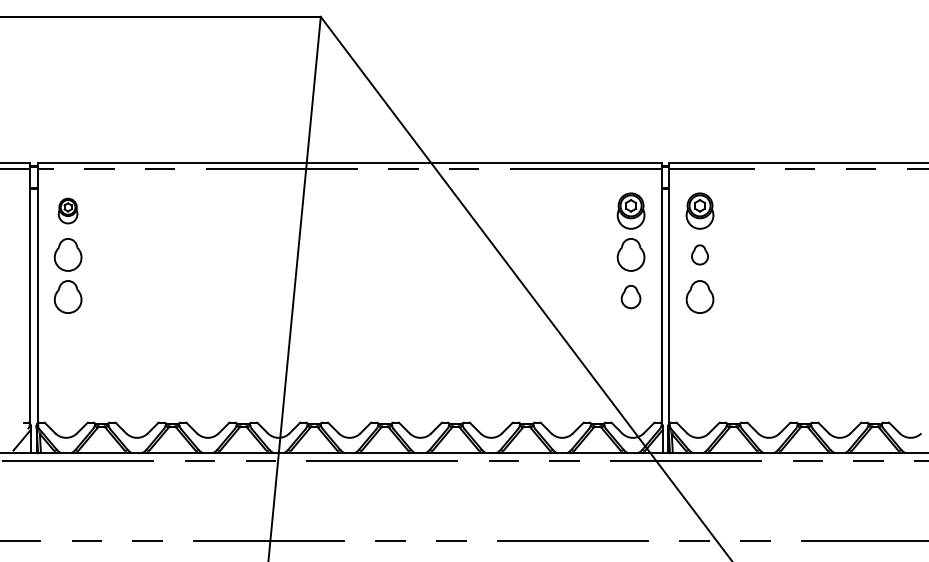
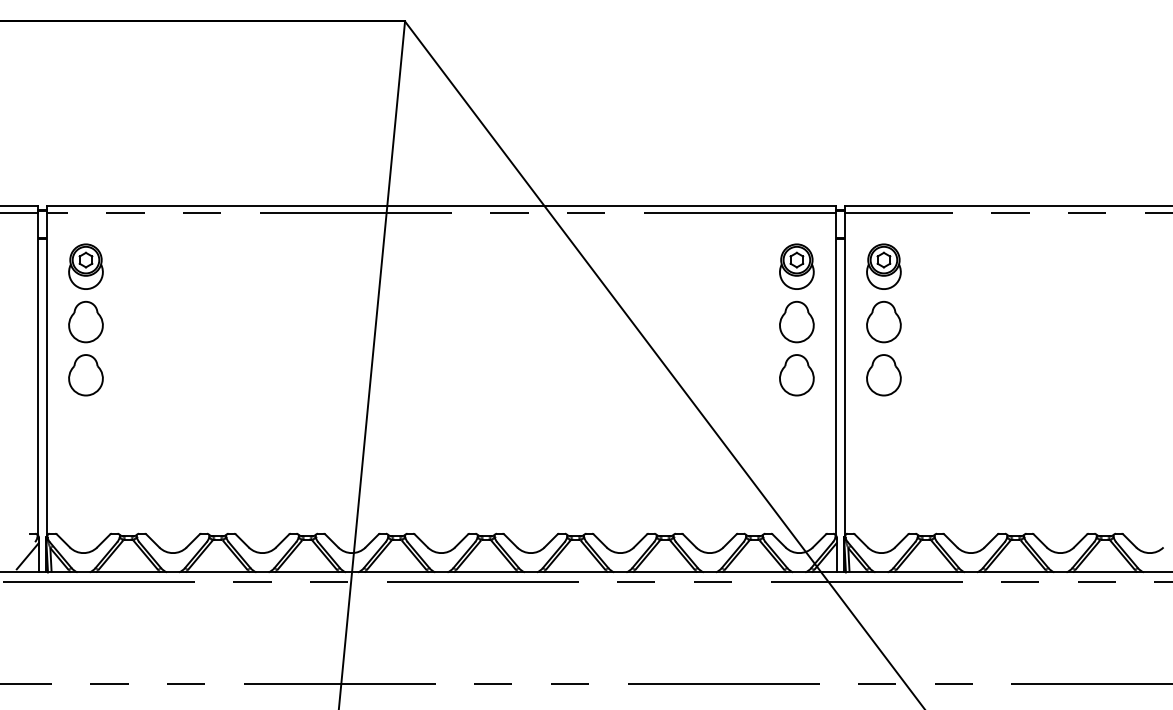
part: (67, 210) -> (85, 265), size x1.43
part: (699, 254) -> (883, 321), size x1.67
part: (630, 296) -> (796, 374), size x1.43

